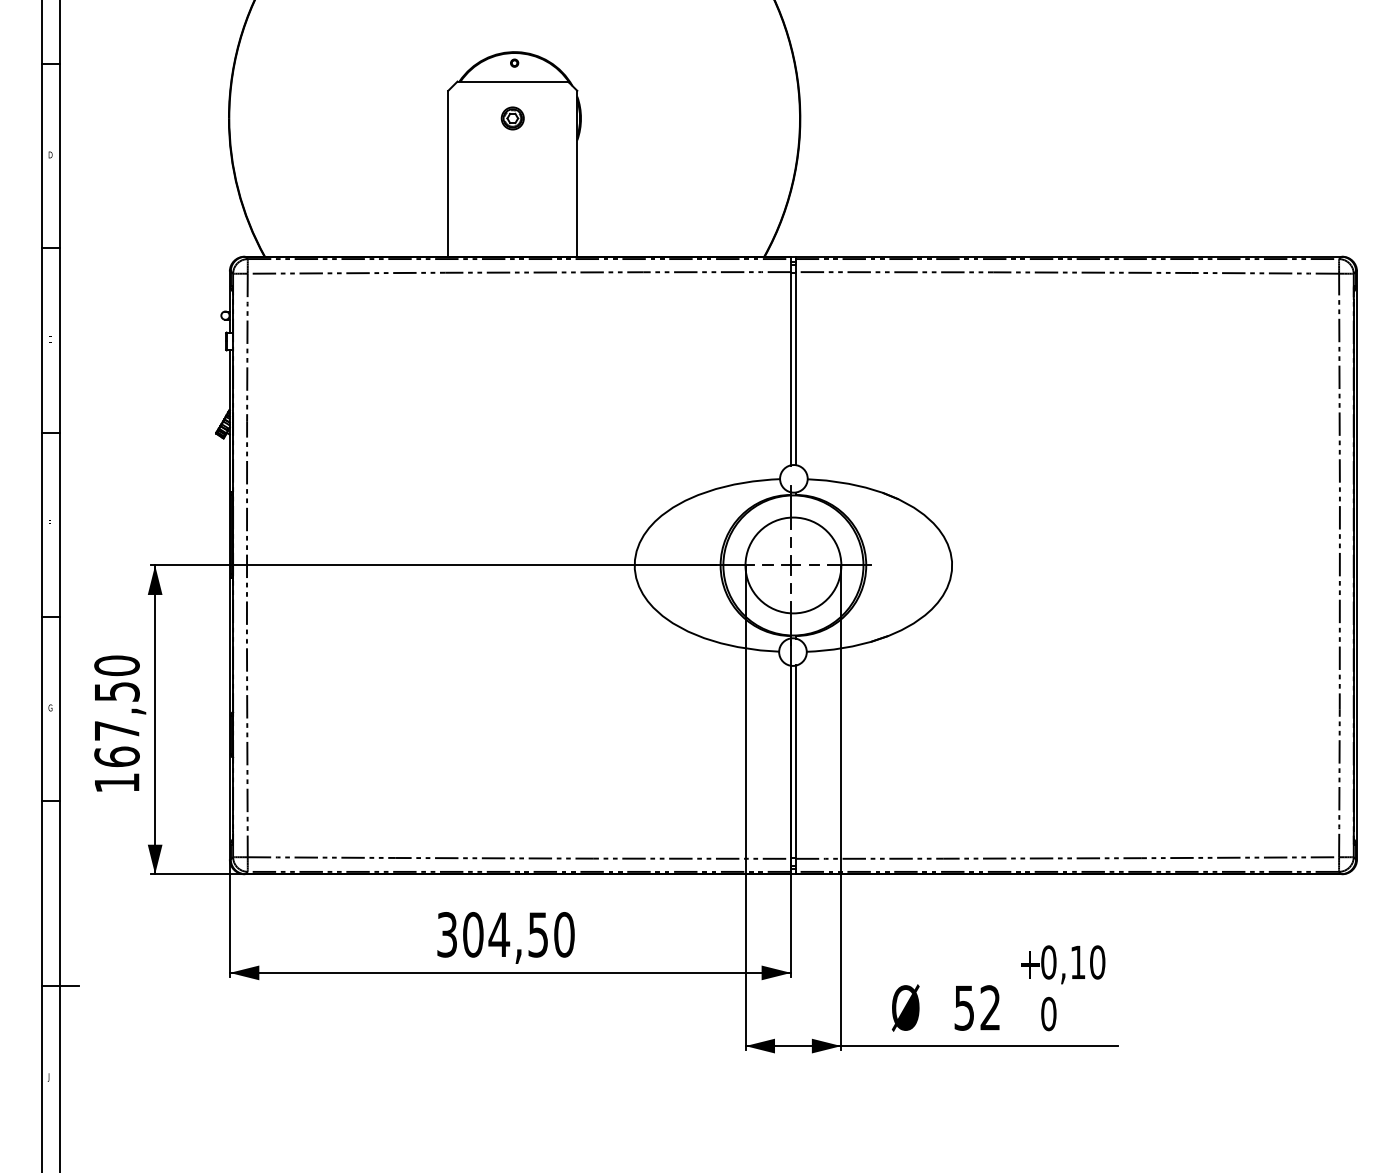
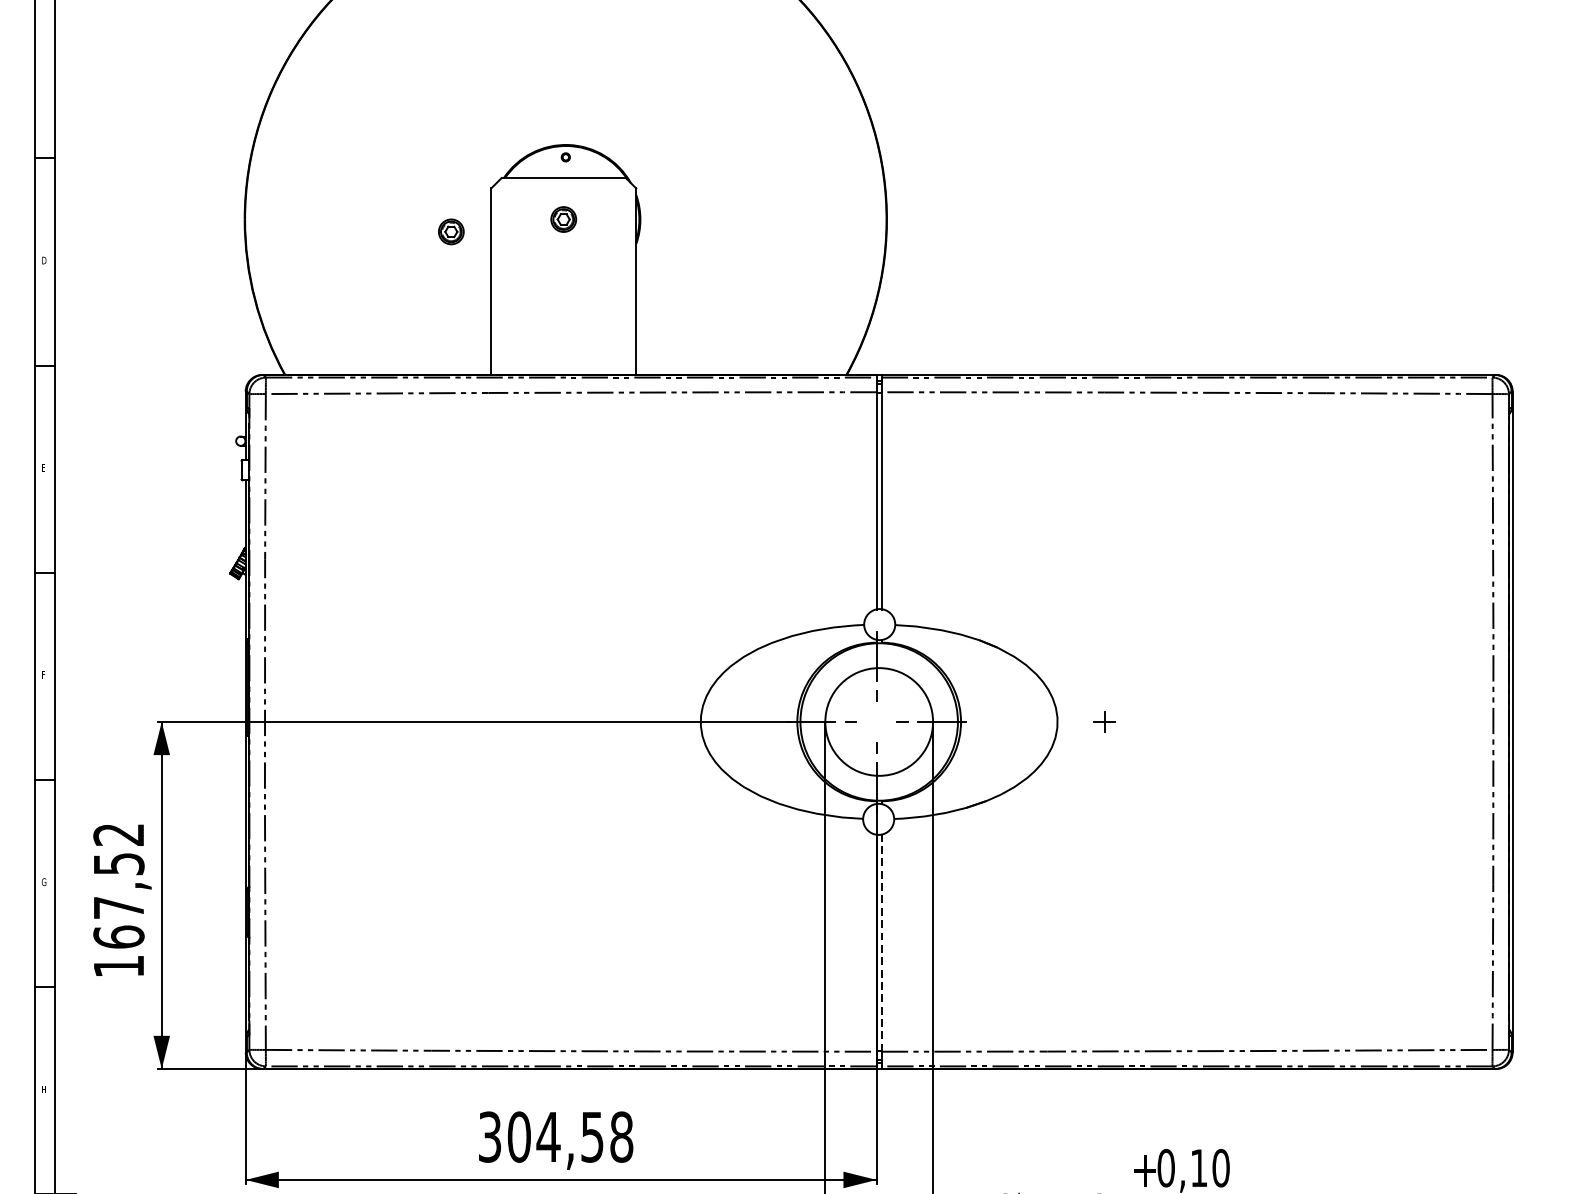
part: (412, 129) -> (451, 231), added
part: (790, 565) -> (1104, 722), moved
text: (116, 665) -> (118, 834), 167,50 -> 167,52
line: (795, 762) -> (881, 943), solid -> dashed
text: (564, 934) -> (621, 1136), 304,50 -> 304,58

